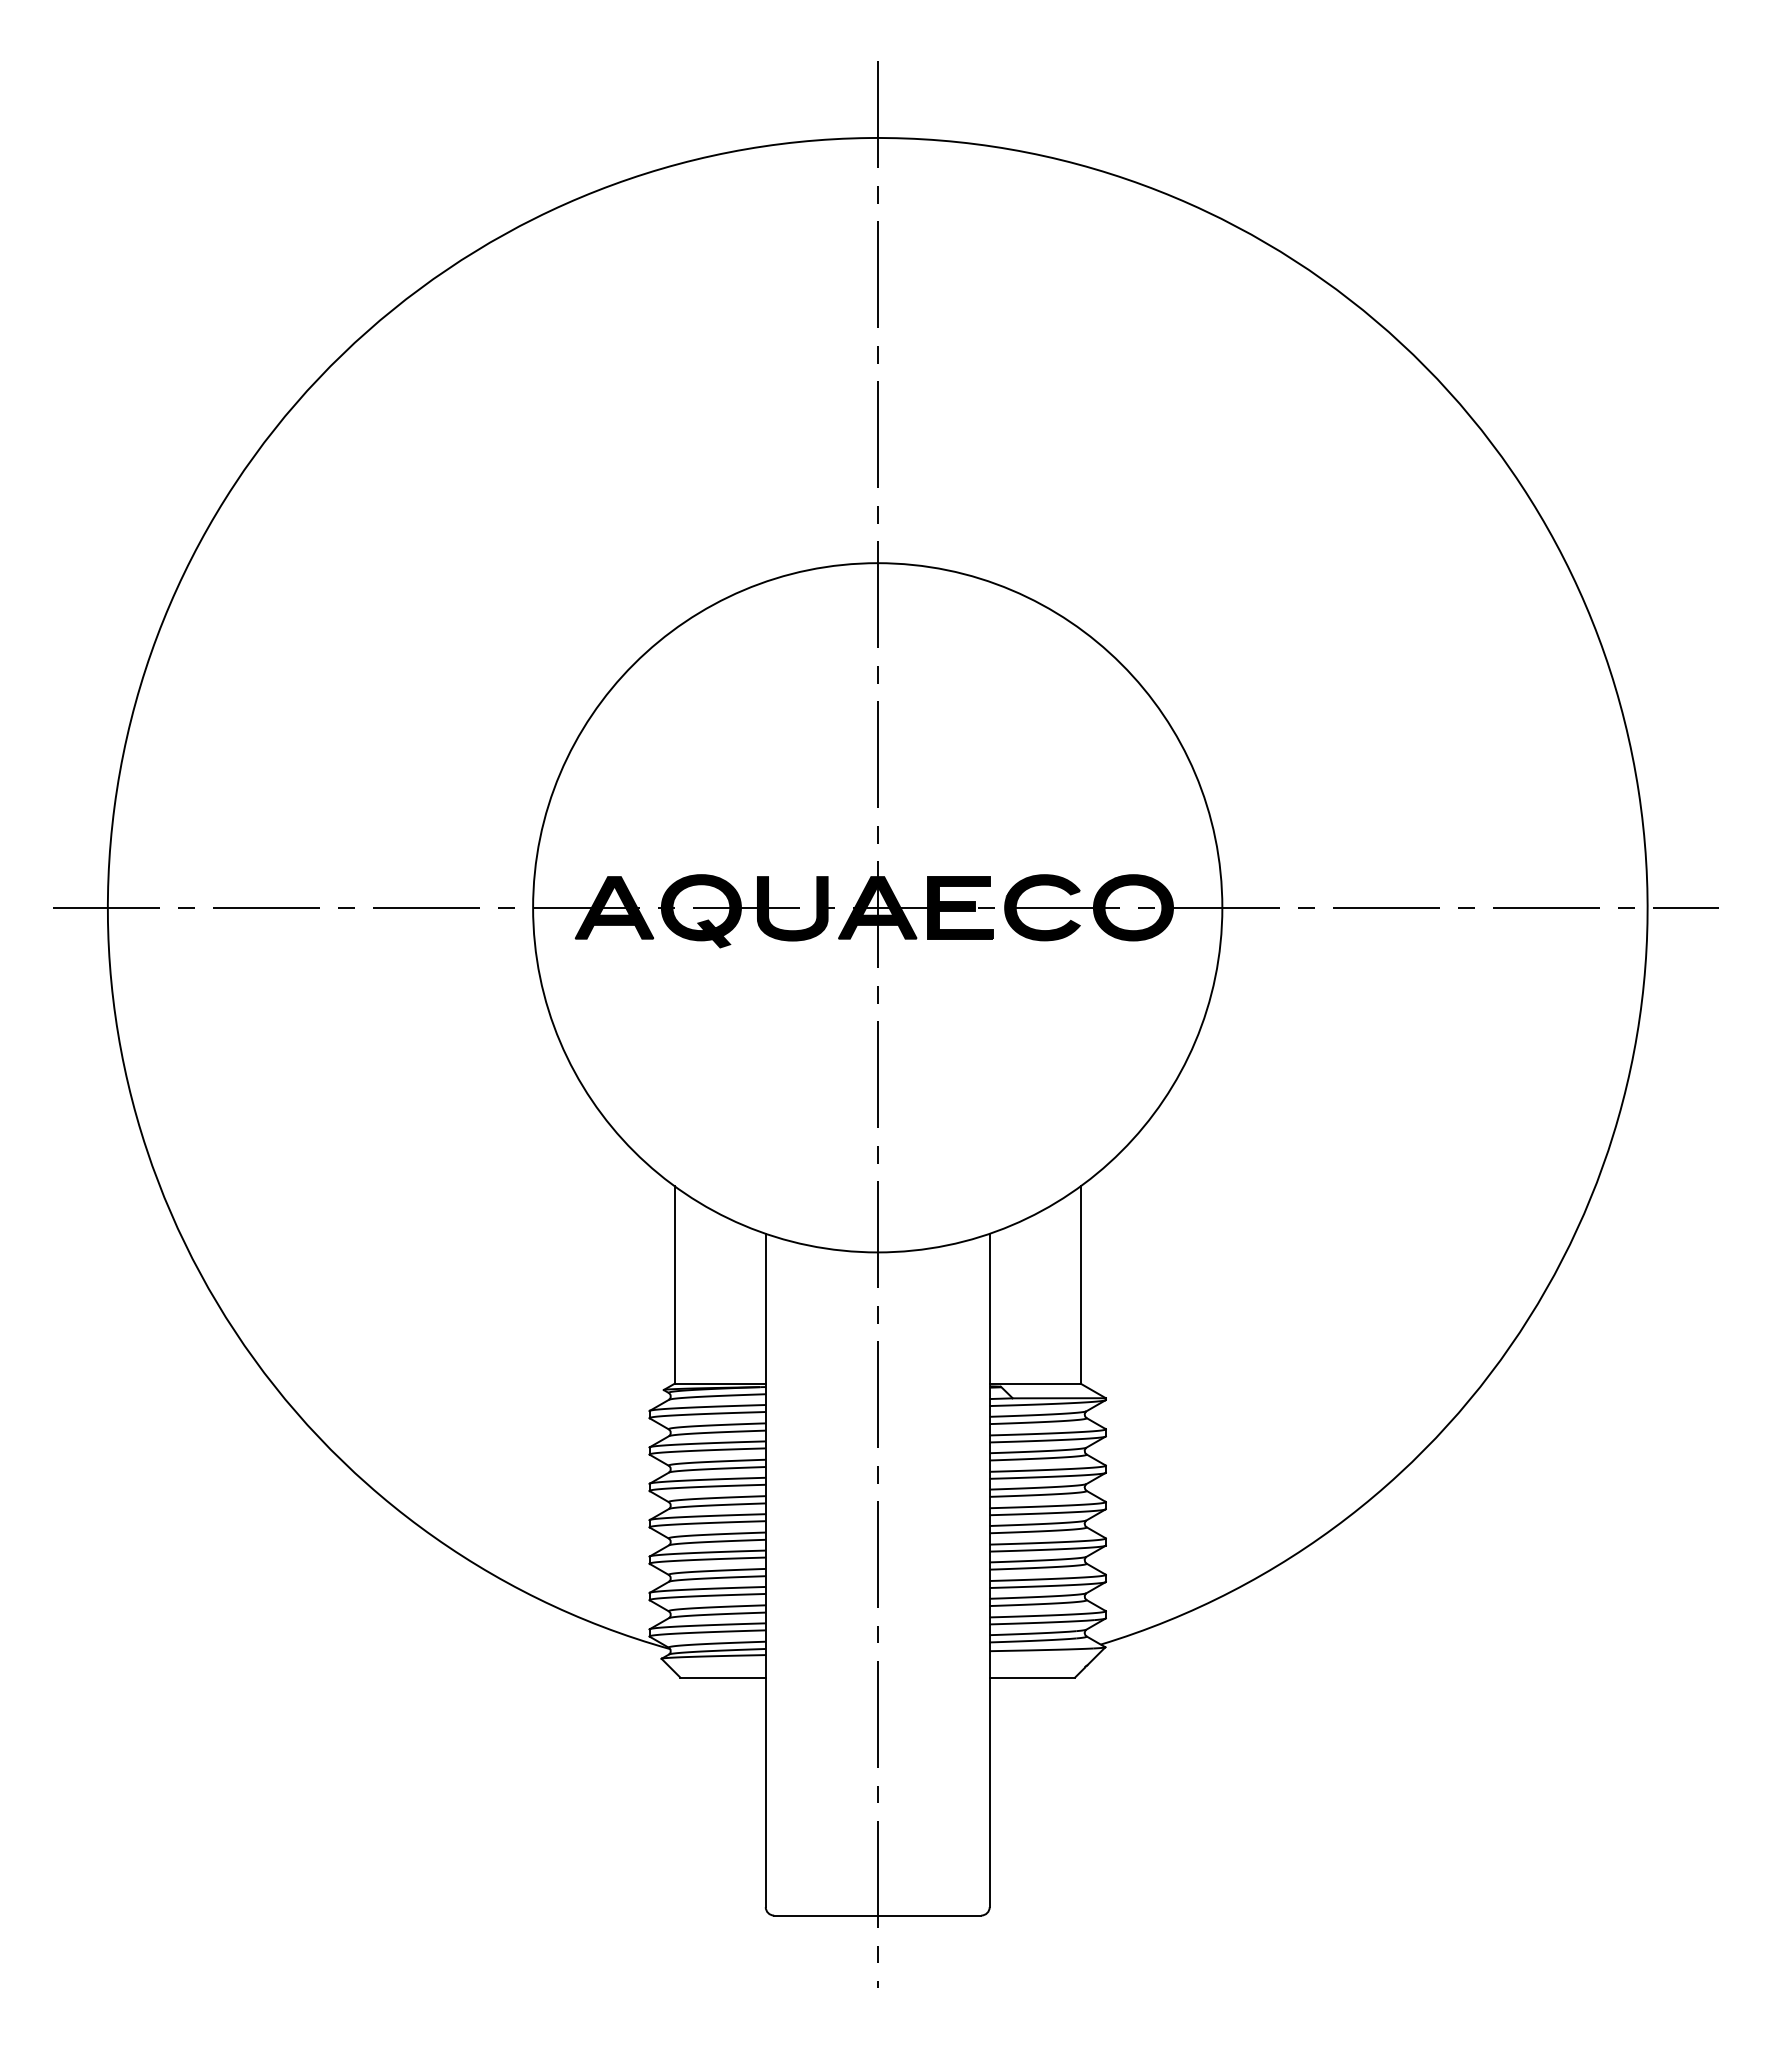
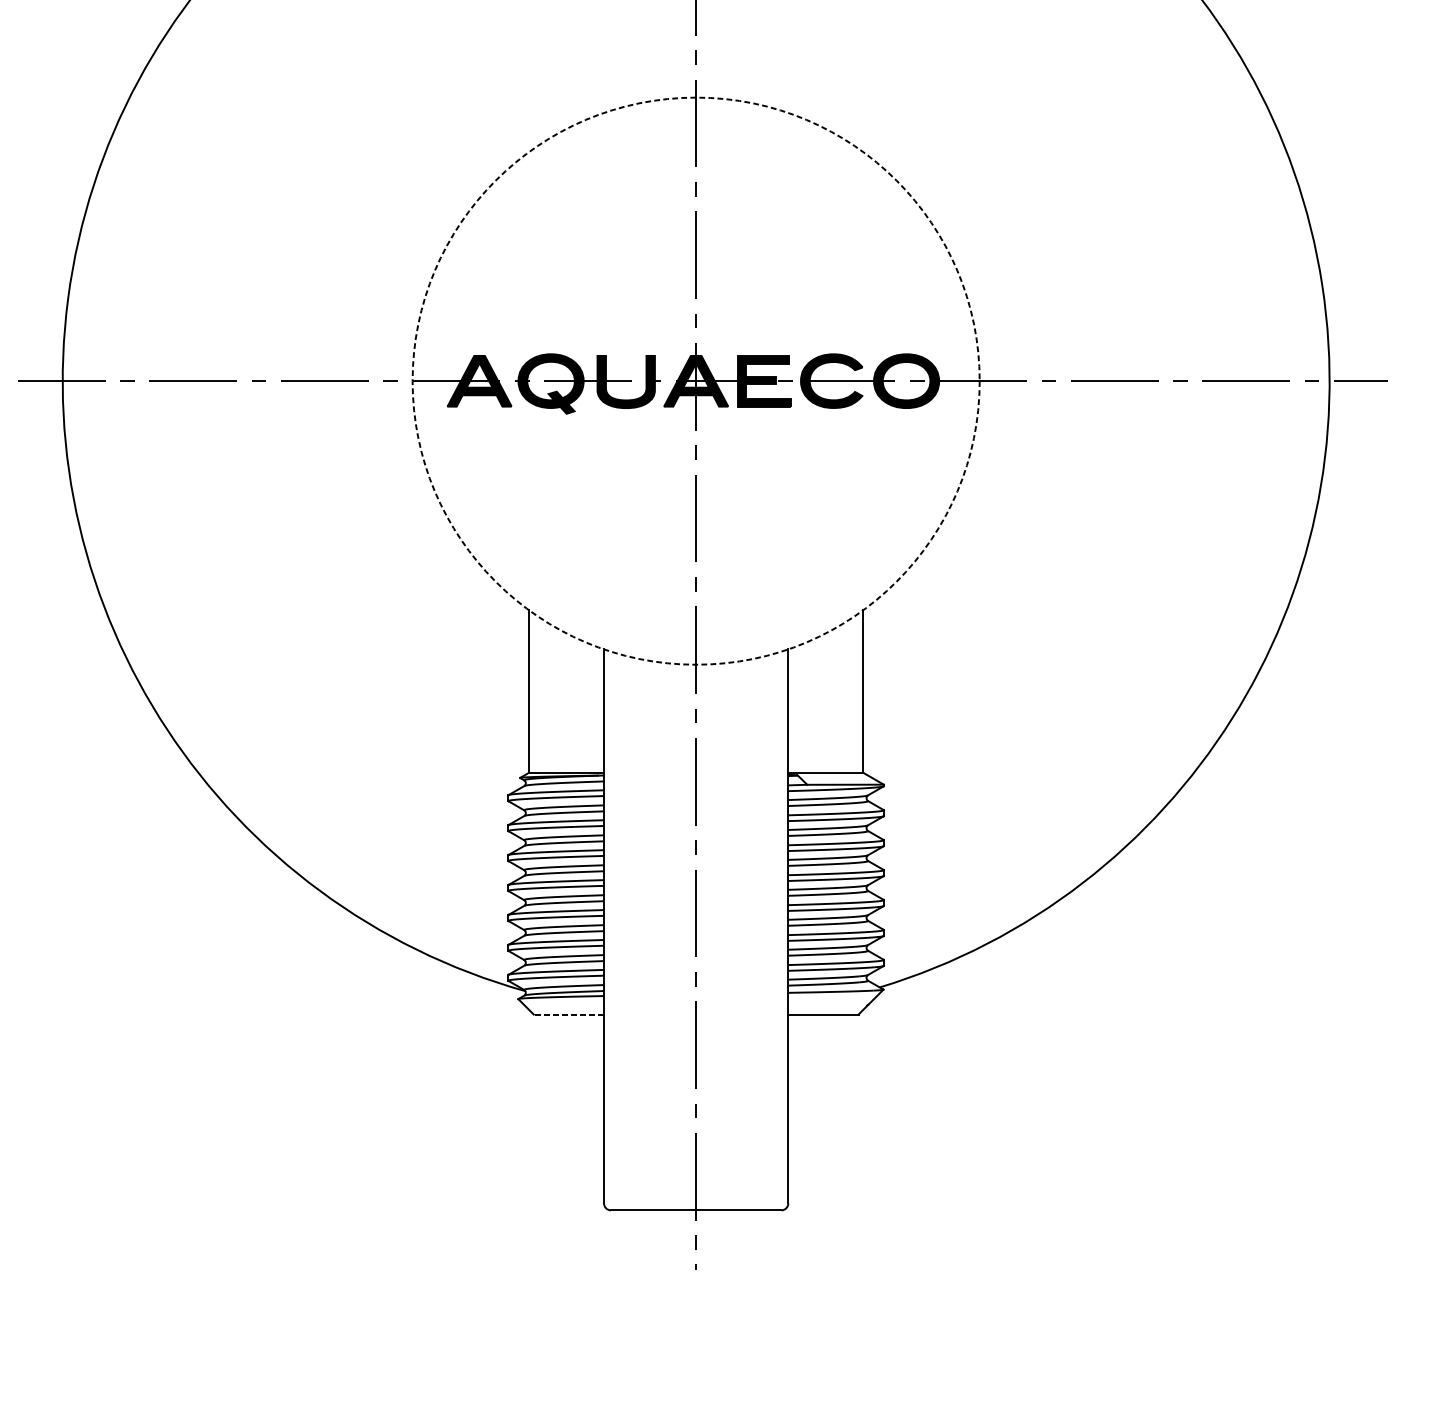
circle: (877, 907) -> (695, 380), solid -> dashed
line: (723, 1677) -> (569, 1014), solid -> dashed

